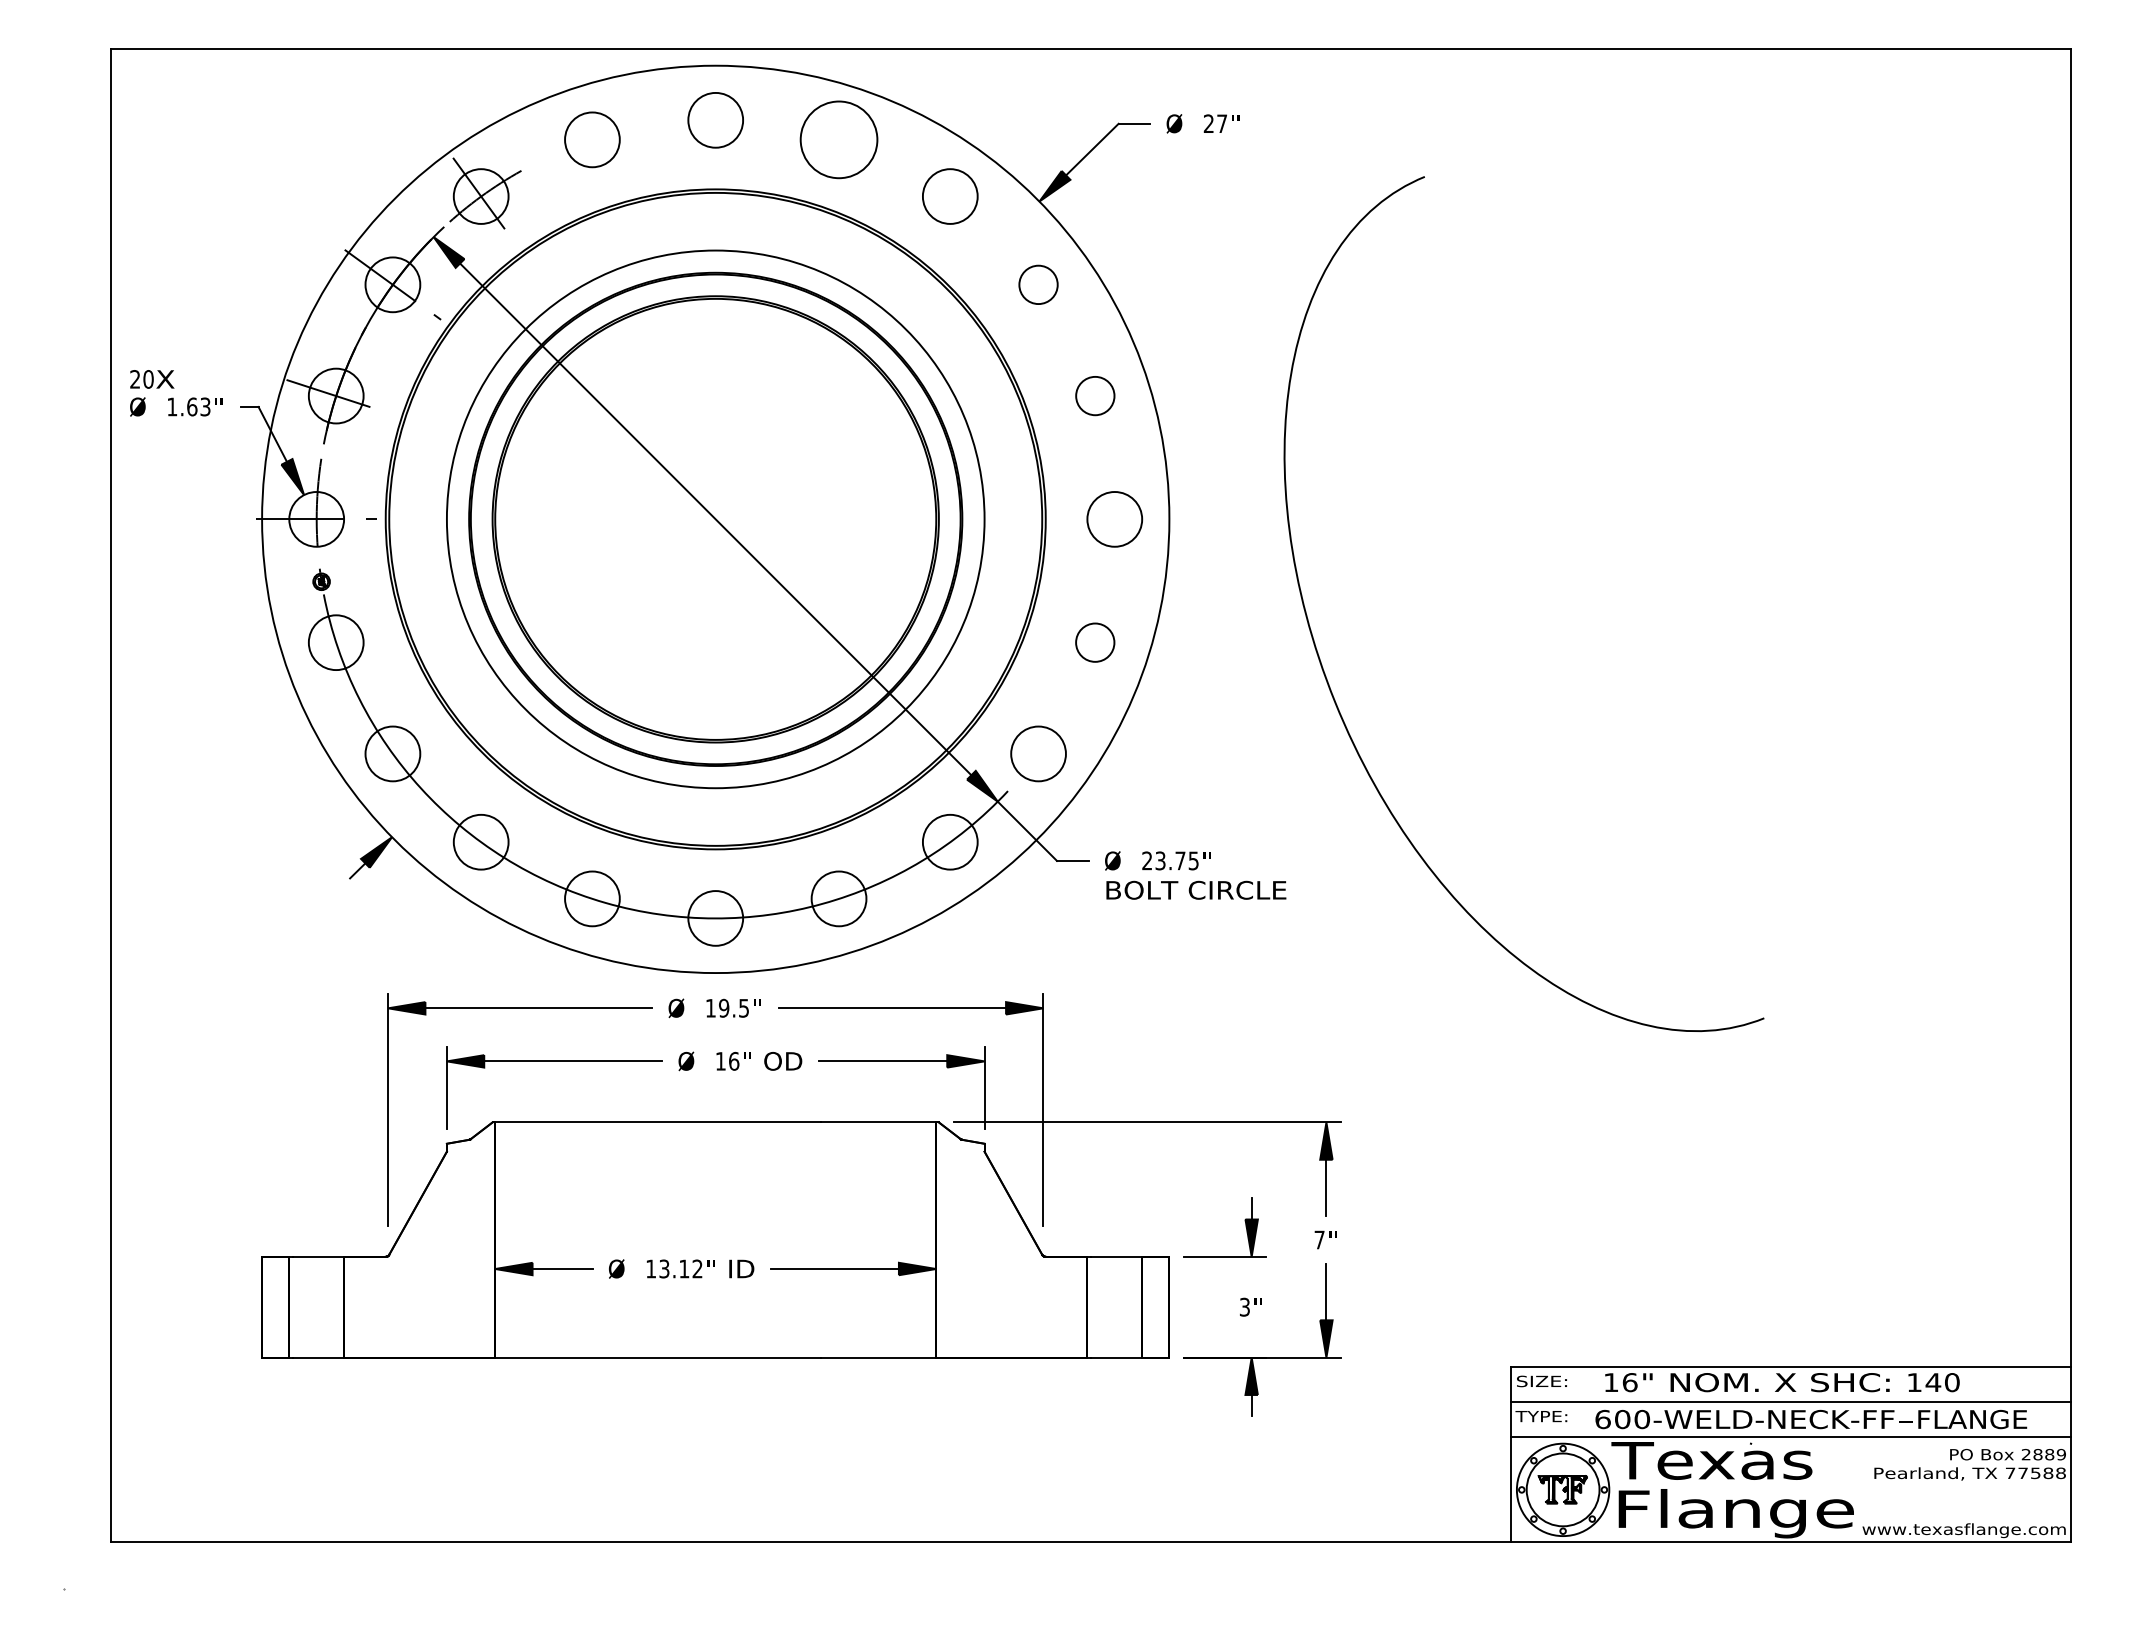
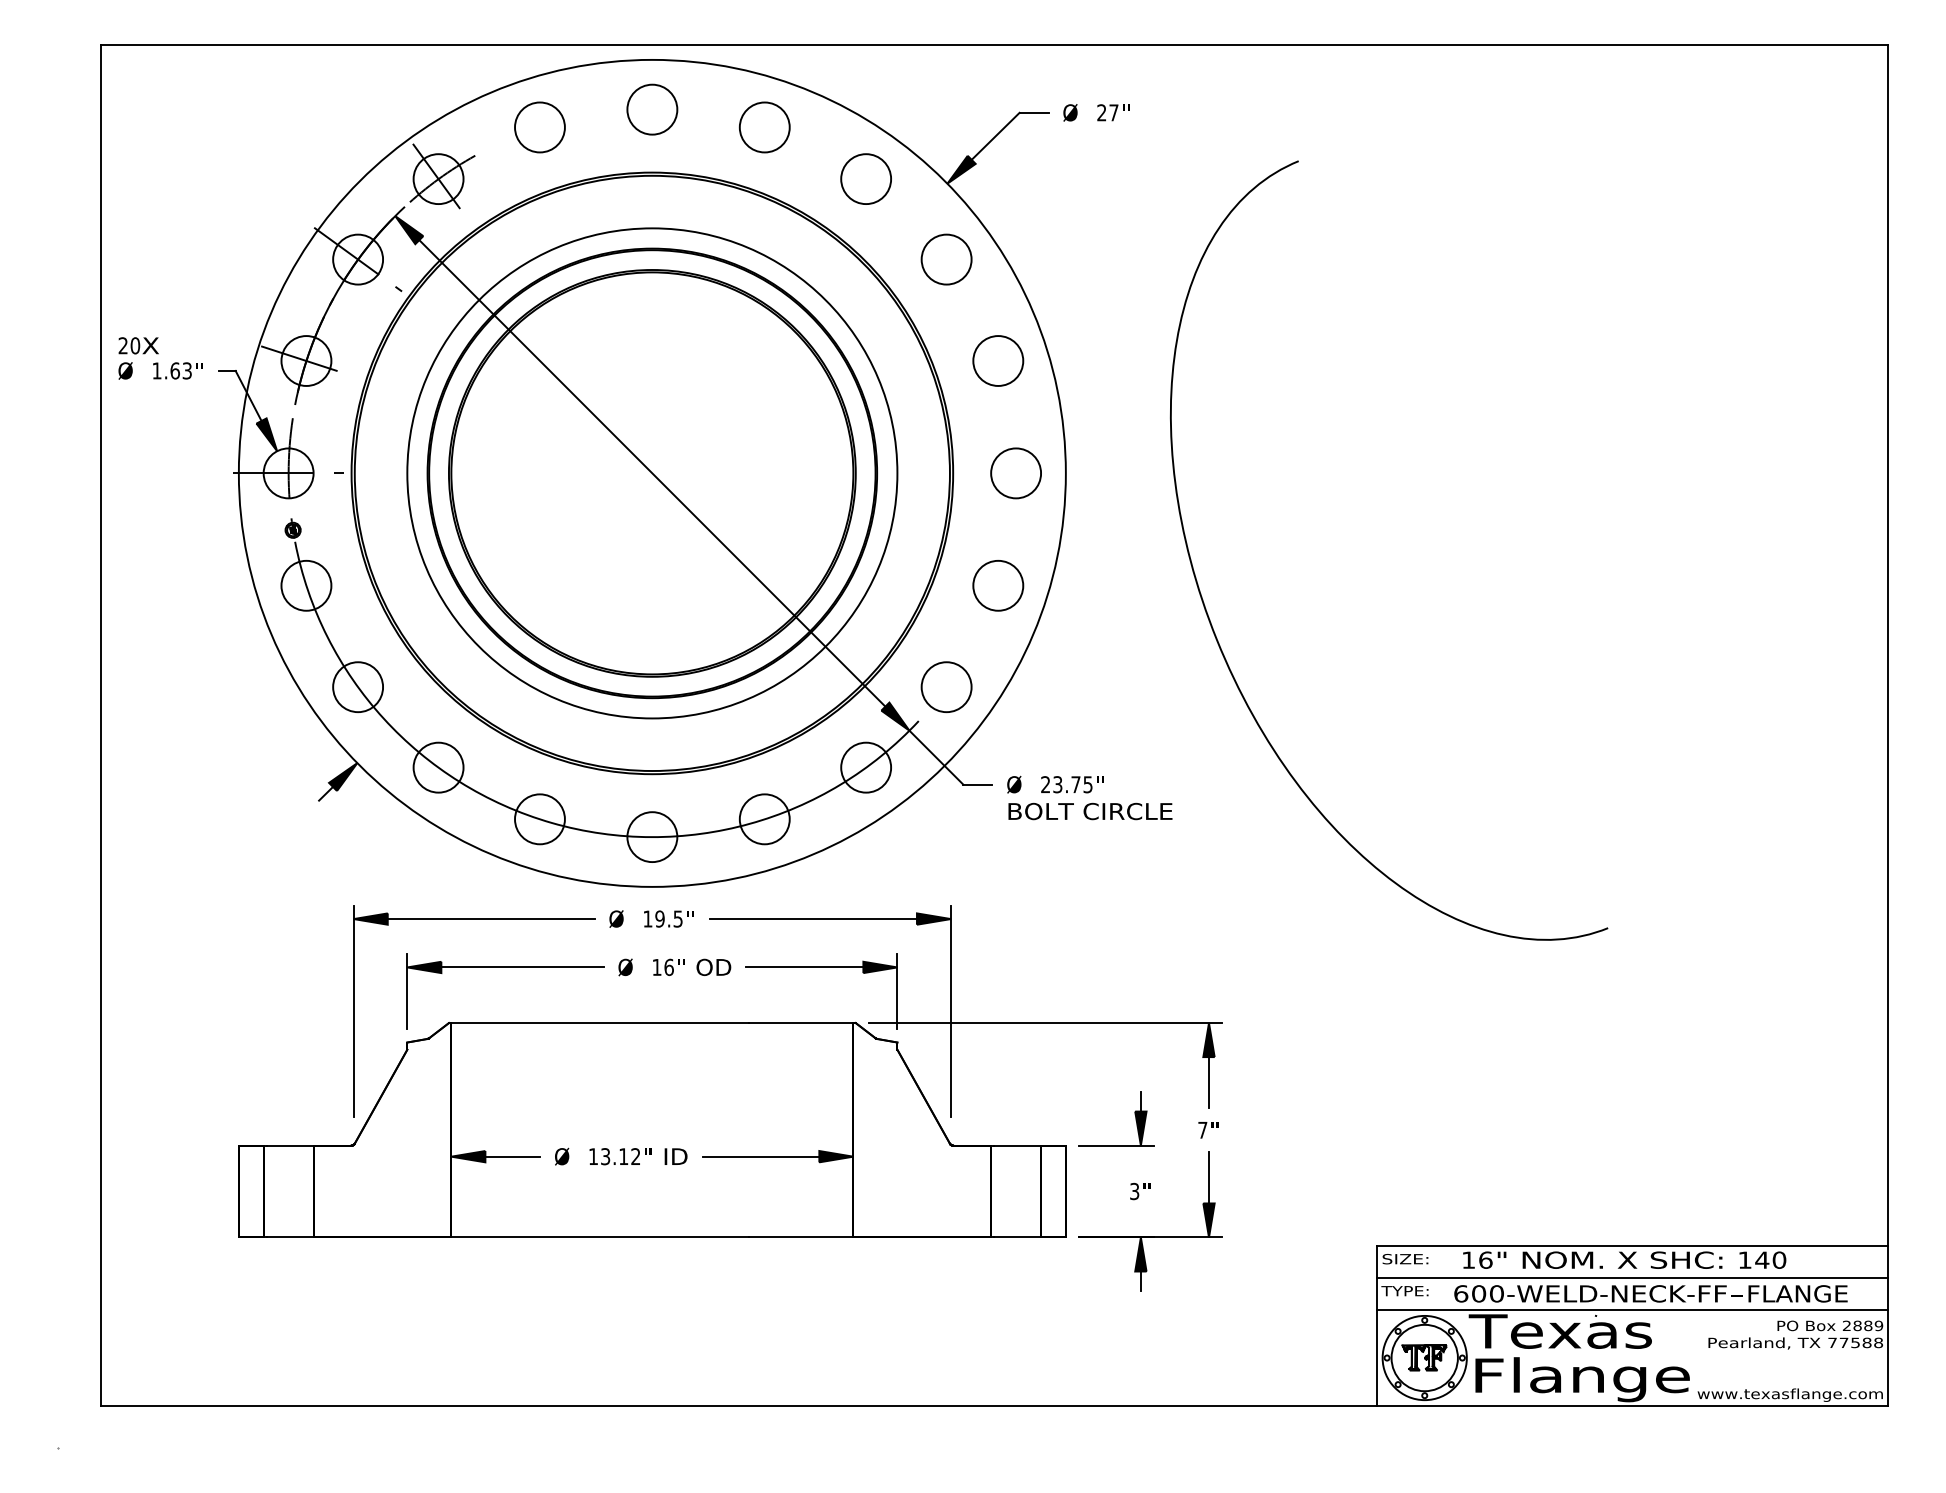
circle: (838, 139) -> (764, 127), size x0.71
circle: (1038, 284) -> (946, 259), size x1.43
circle: (1095, 395) -> (998, 360), size x1.43
circle: (1094, 642) -> (997, 585), size x1.43

